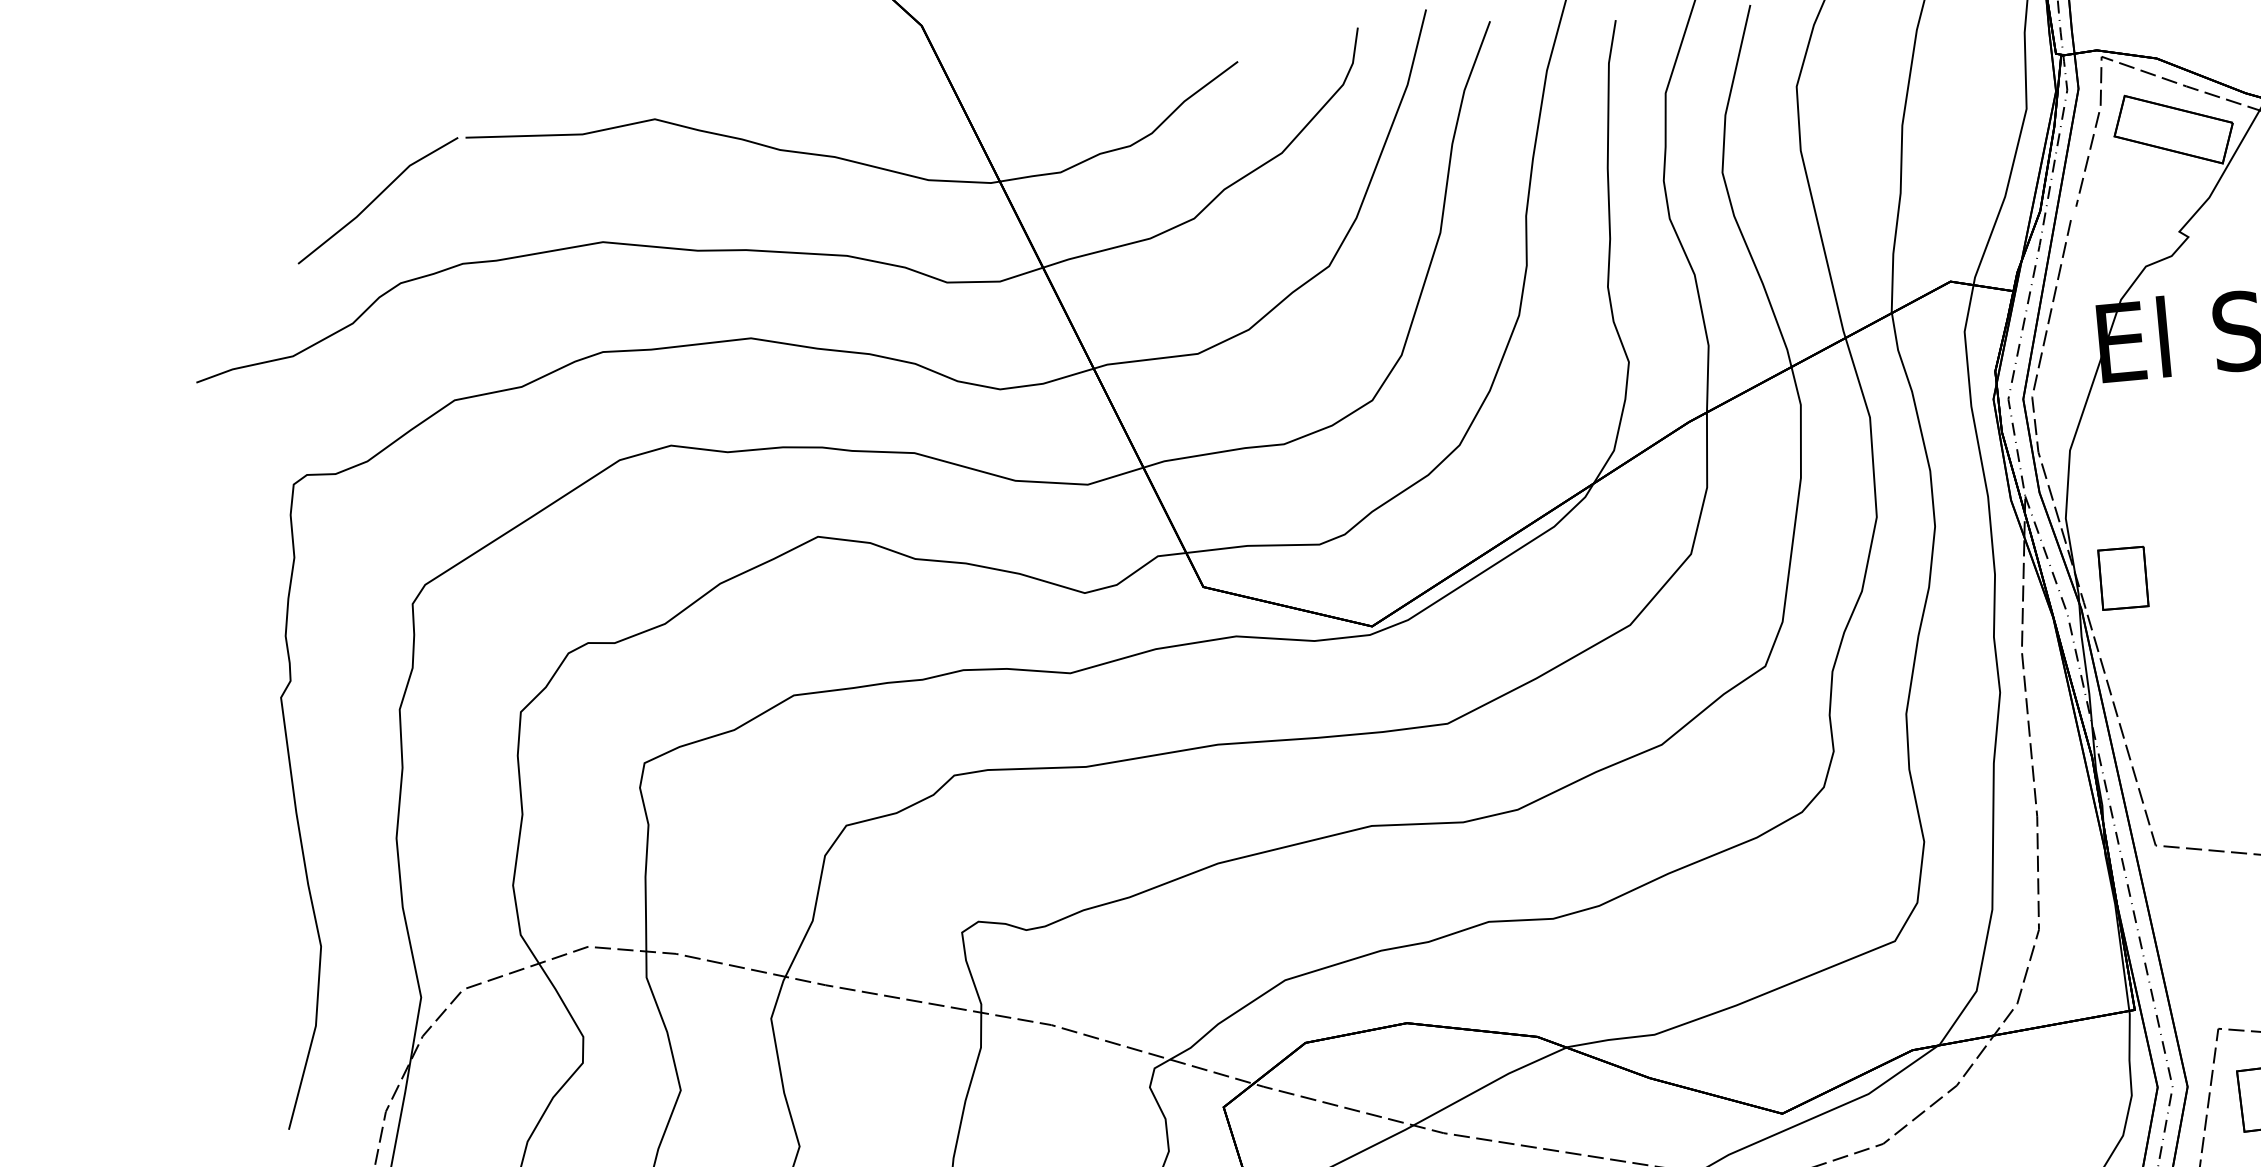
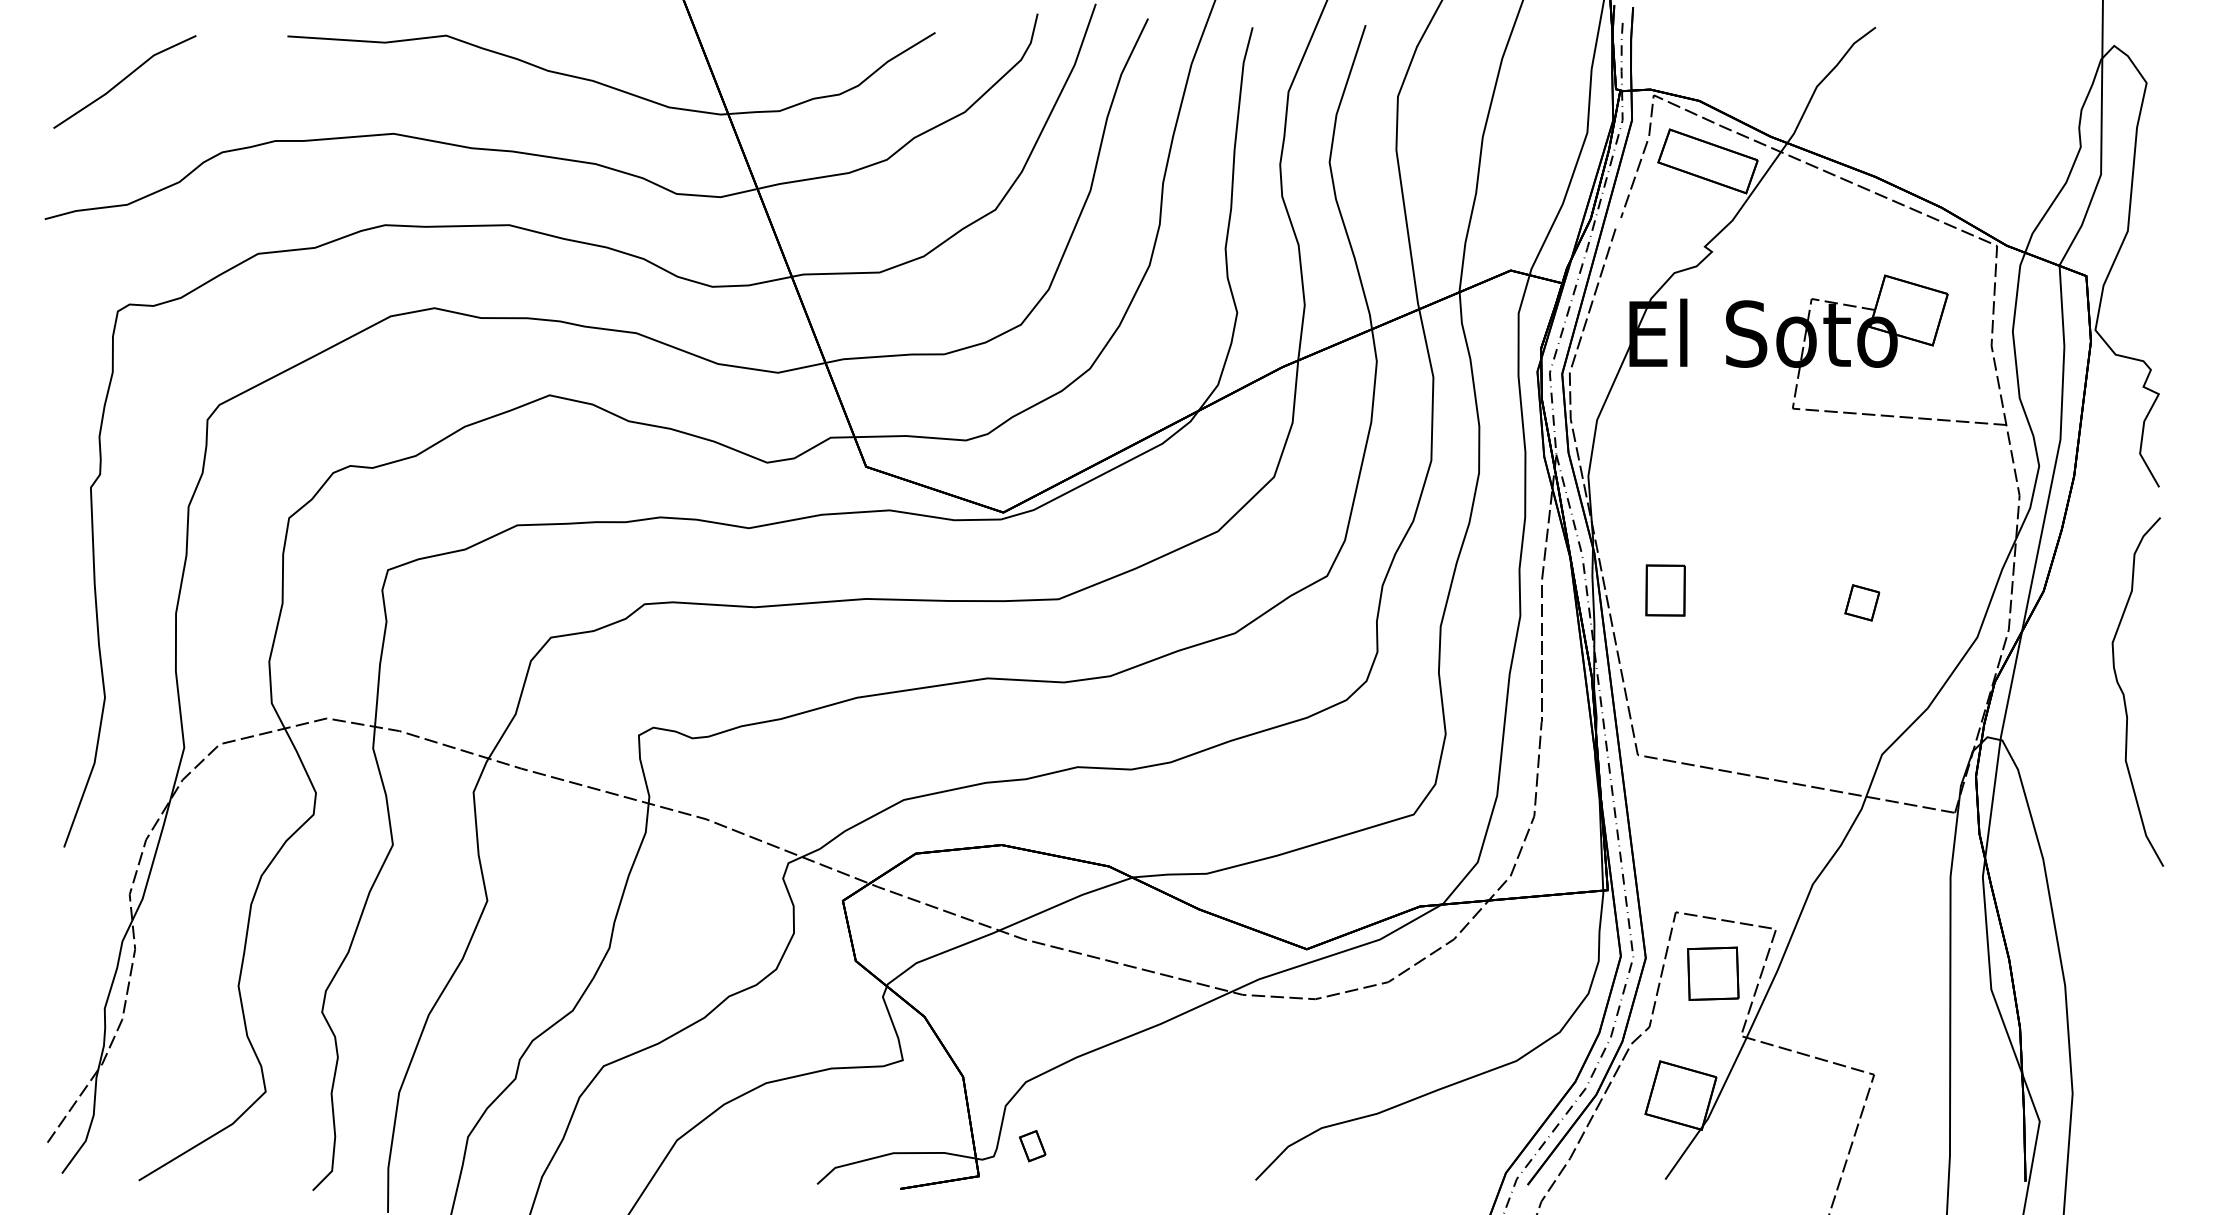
line: (377, 198) -> (124, 80), moved
part: (2123, 578) -> (1665, 590), moved

